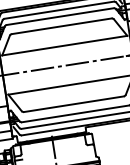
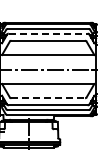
line: (60, 16) -> (48, 33), solid -> dashed
line: (74, 104) -> (48, 98), solid -> dashed

